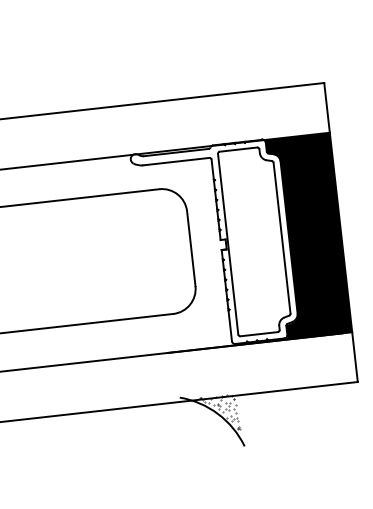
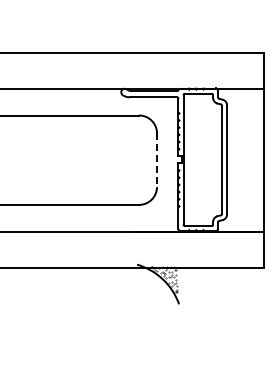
fill: (307, 236) -> (240, 160), removed
line: (191, 249) -> (157, 160), solid -> dashed

